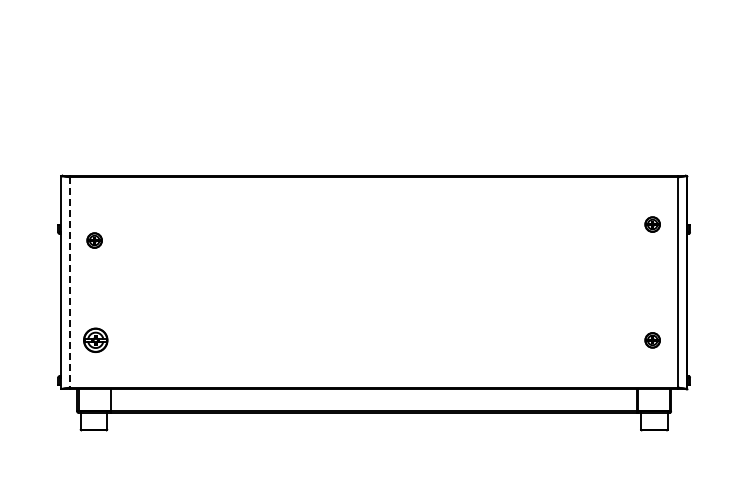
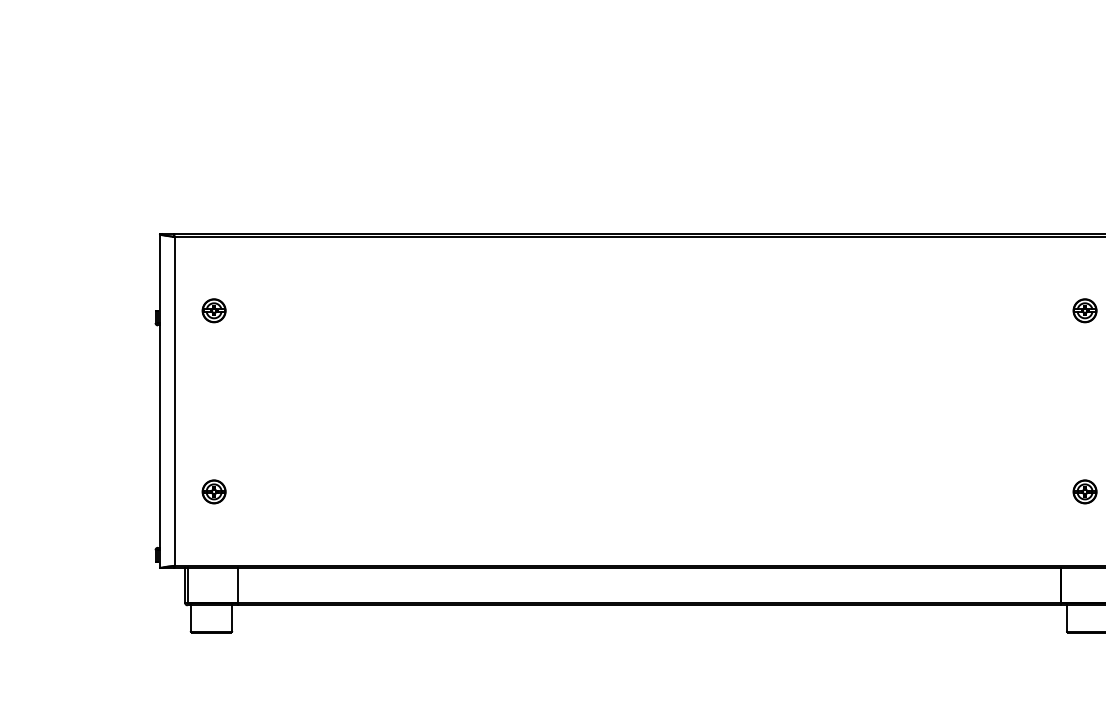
part: (94, 240) -> (213, 310), moved
line: (70, 282) -> (174, 401), dashed -> solid
part: (95, 340) -> (213, 492), size x0.62

